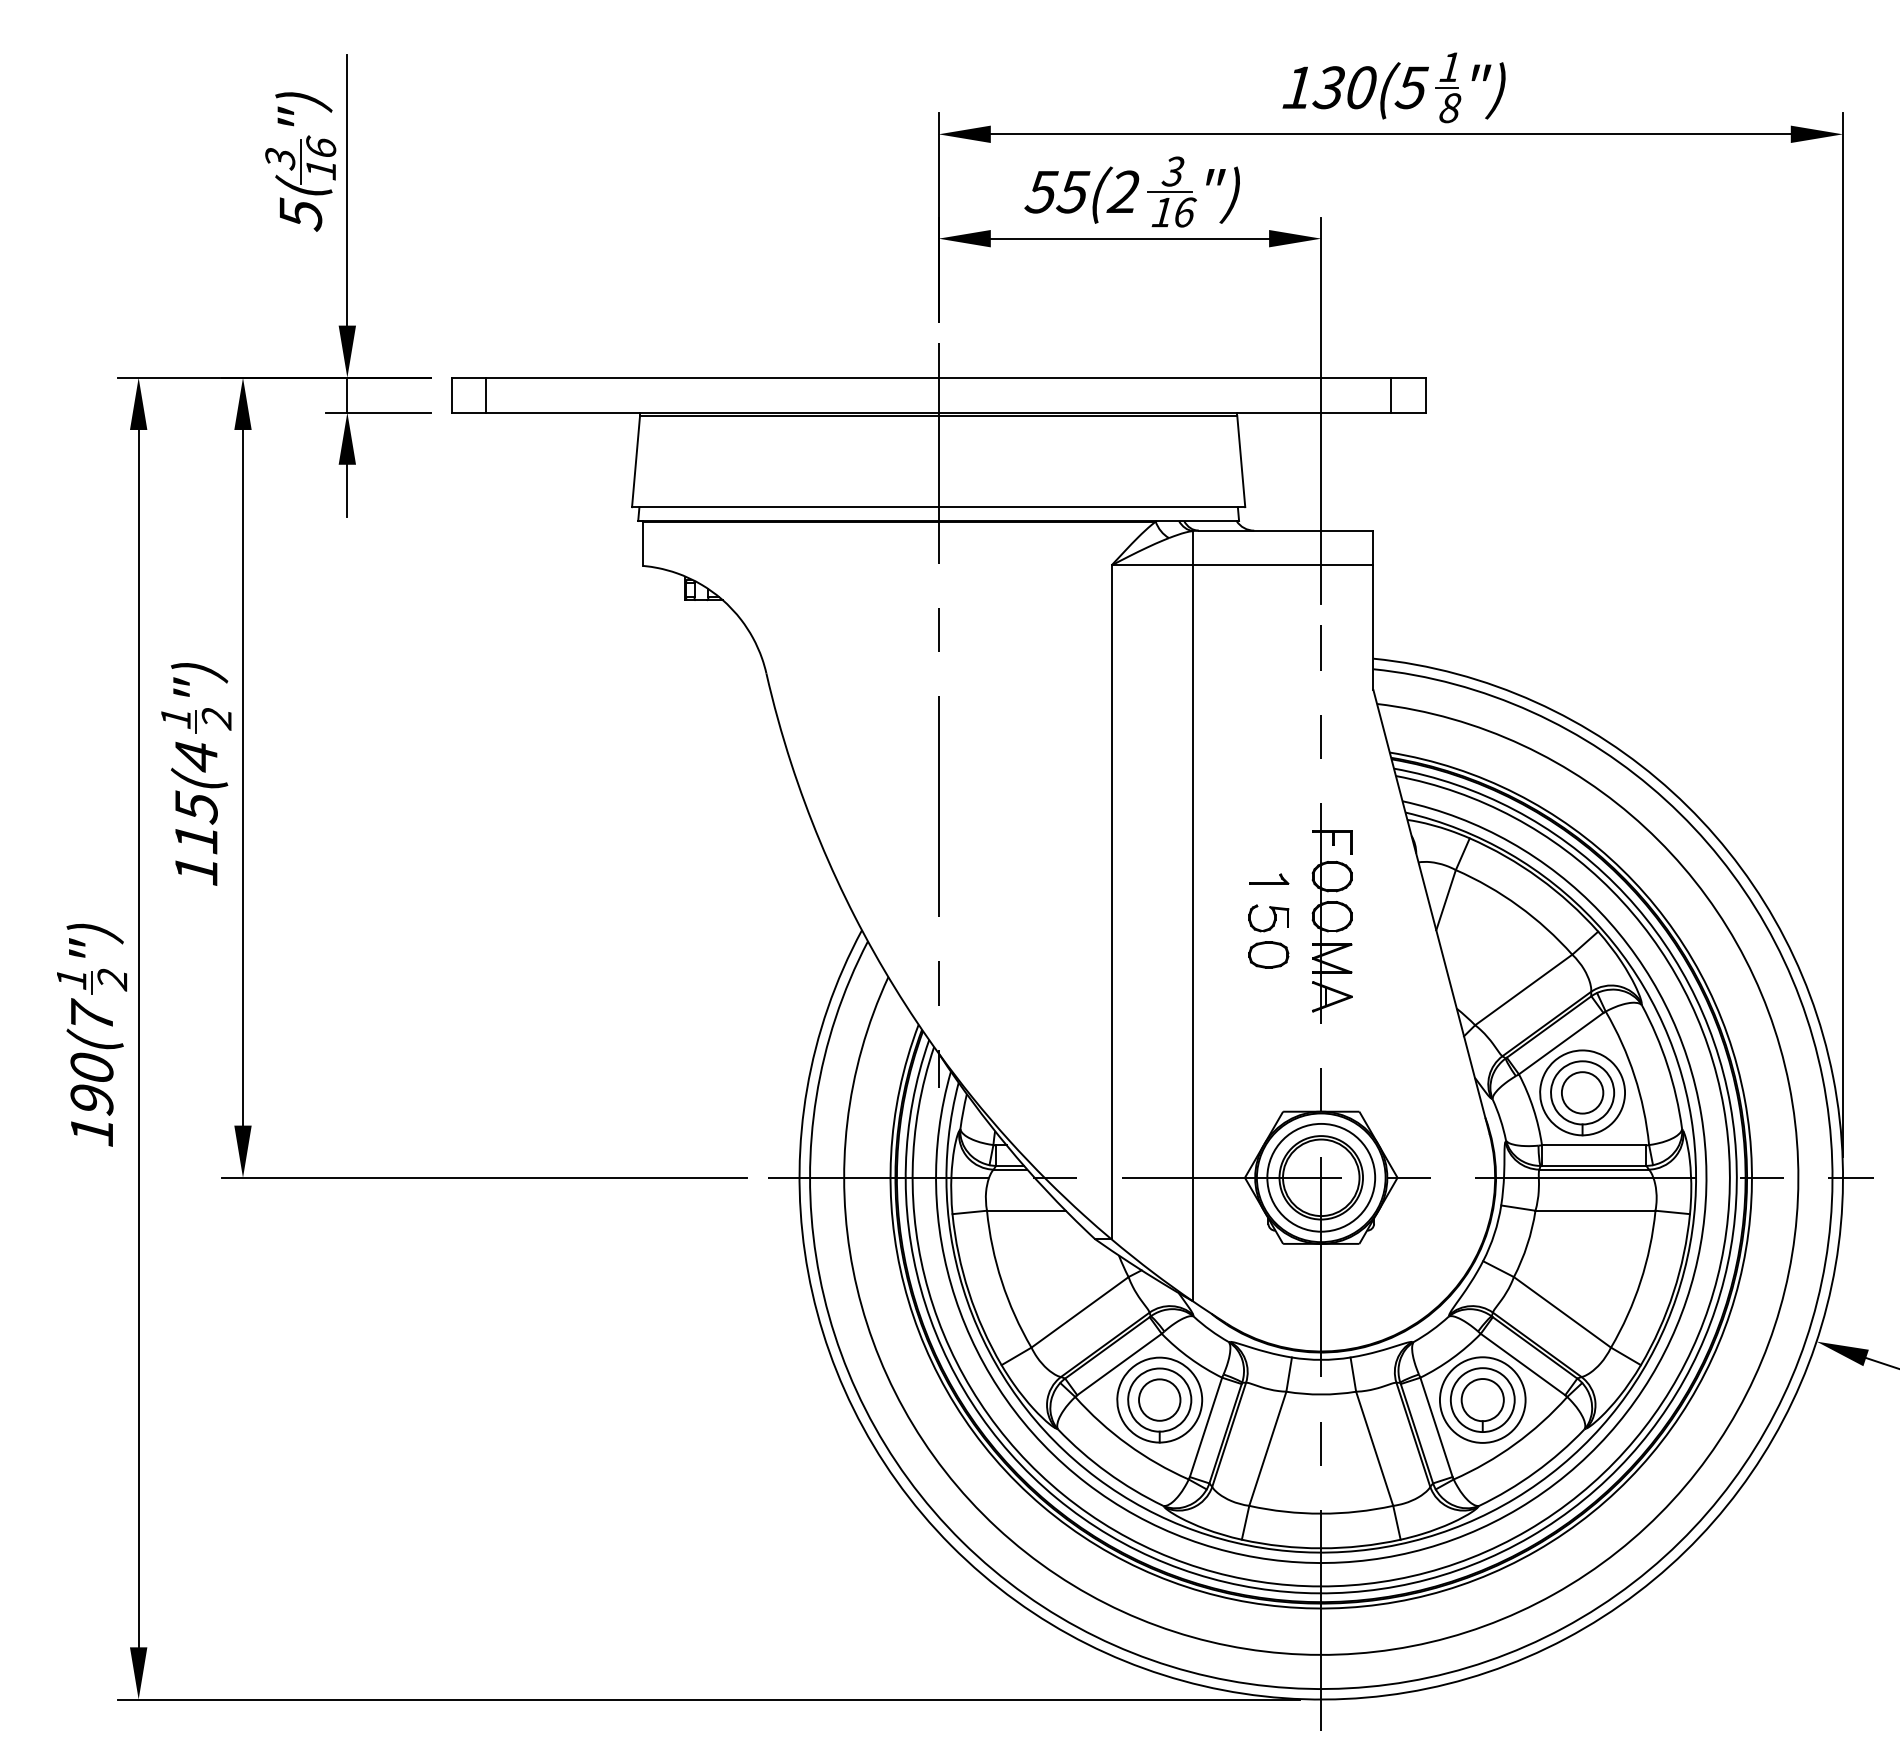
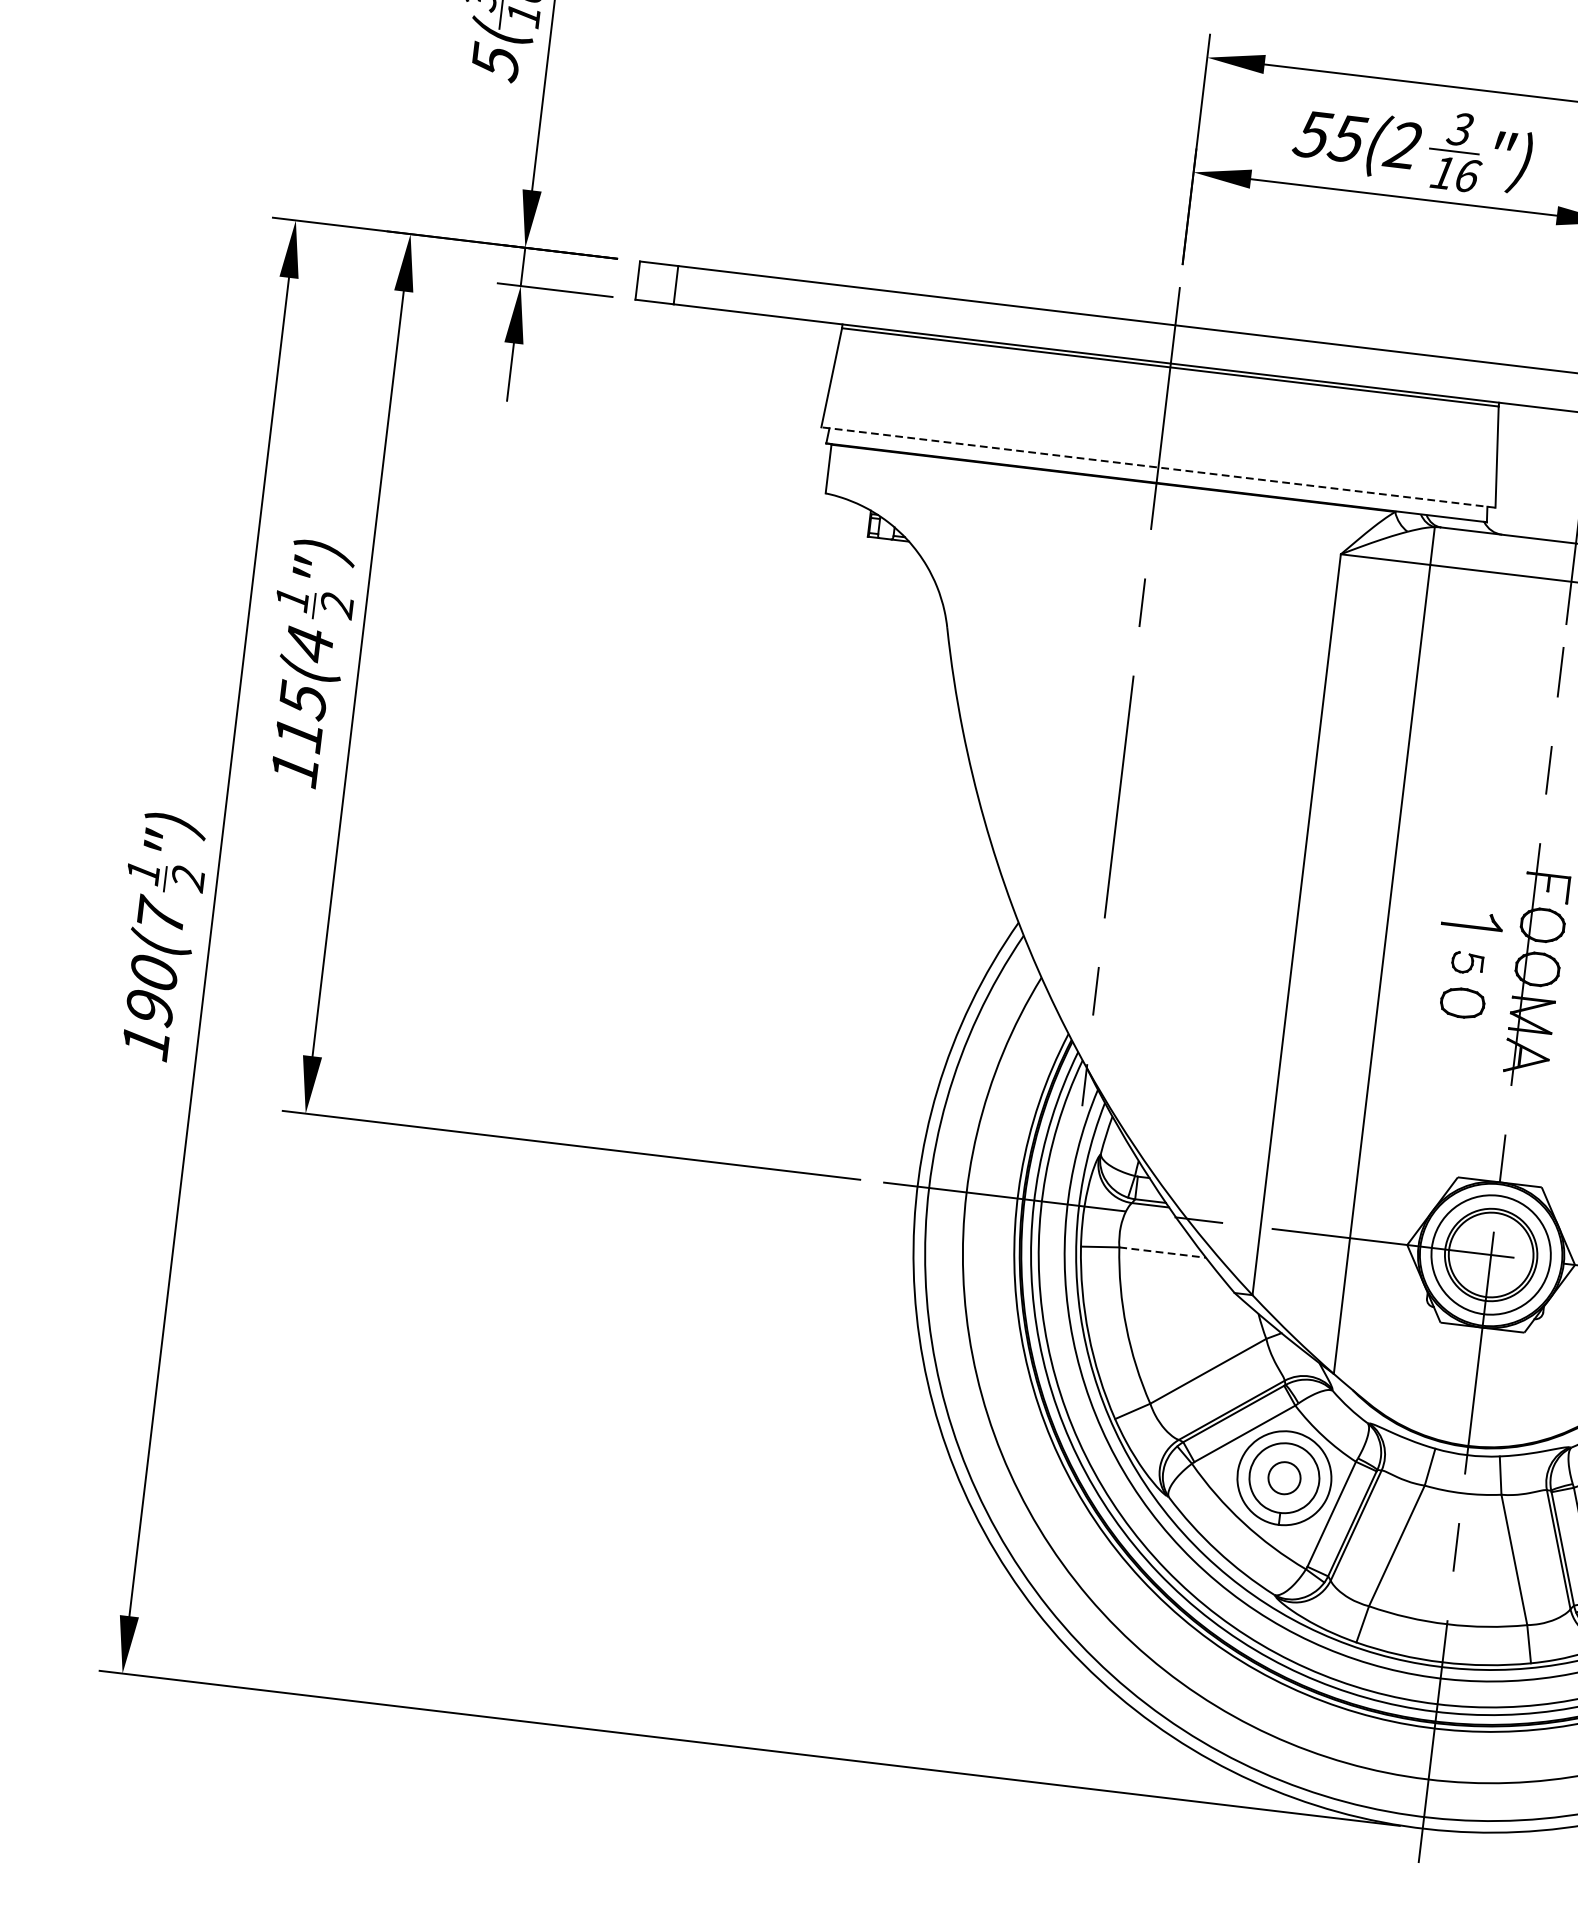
line: (938, 507) -> (1158, 467), solid -> dashed
part: (1269, 878) -> (1473, 919), size x1.4
part: (1268, 918) -> (1467, 963), size x0.7
line: (1026, 1210) -> (1162, 1252), solid -> dashed
circle: (1159, 1399) -> (1284, 1477), size x0.7

